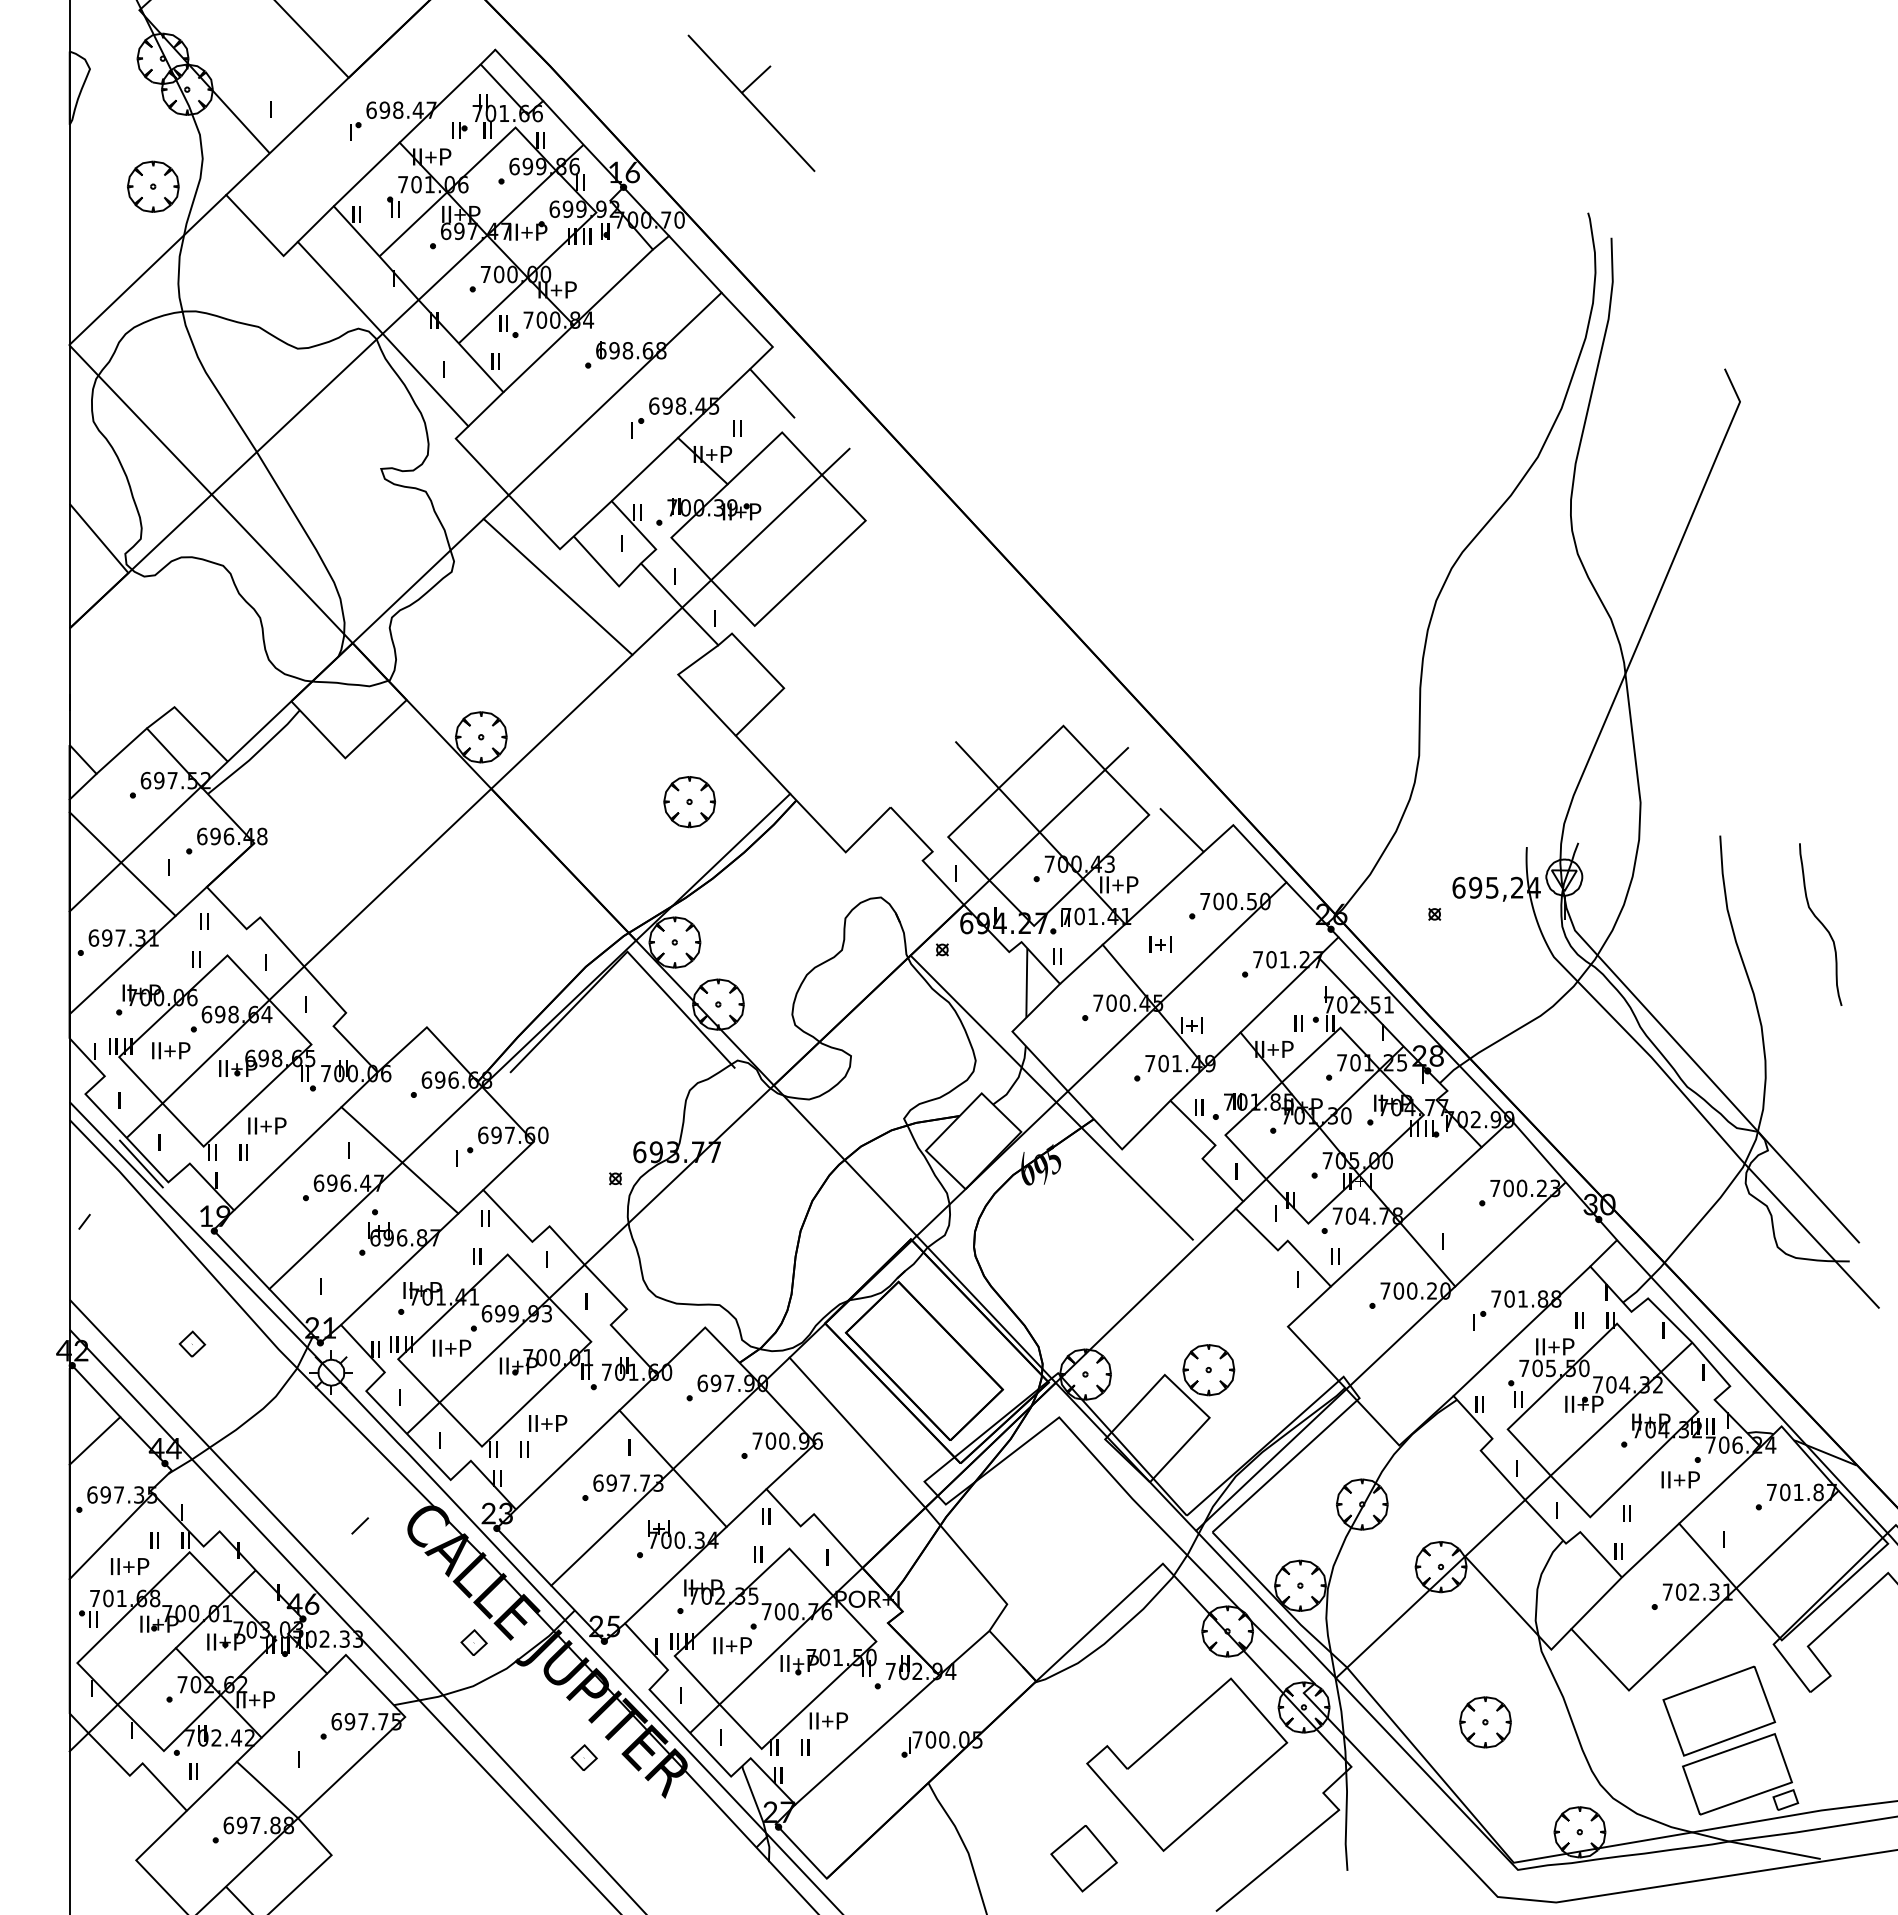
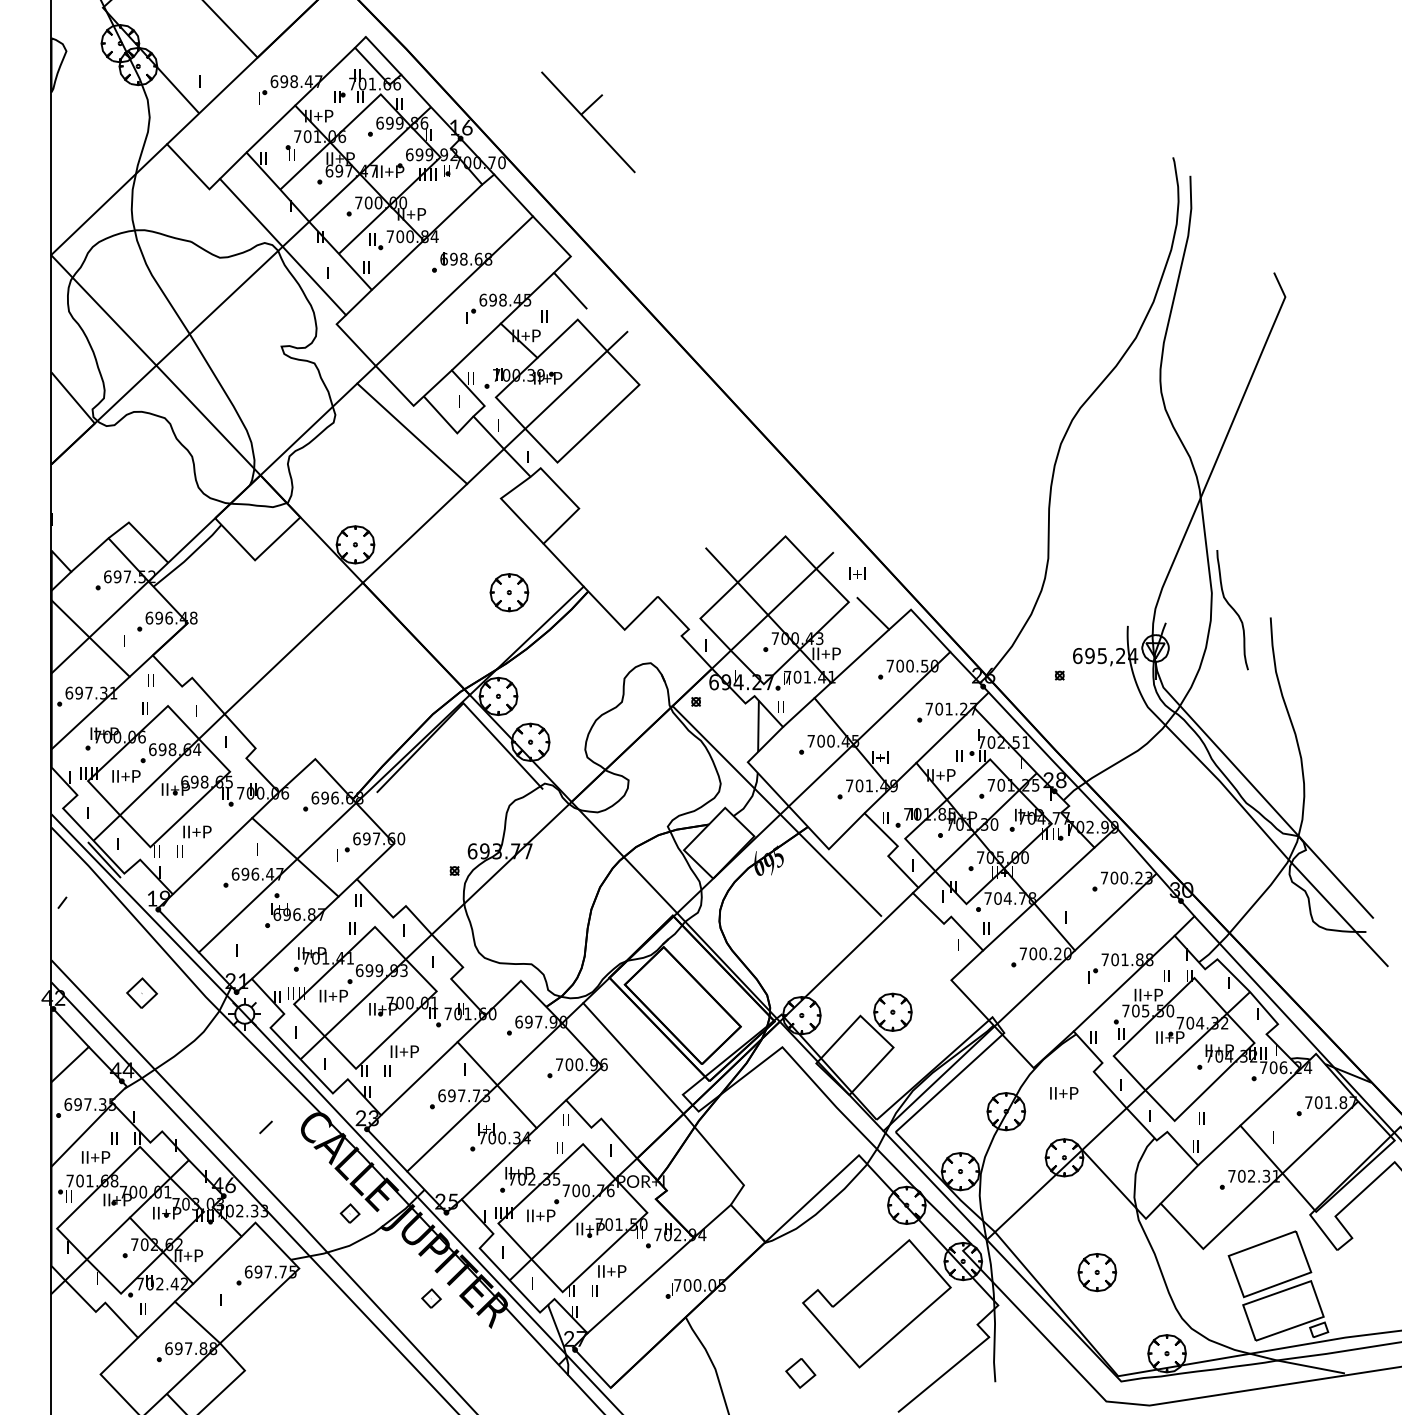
part: (751, 102) -> (588, 121), moved
part: (153, 186) -> (113, 137), removed
curve: (1820, 923) -> (1232, 609), moved
text: (1160, 944) -> (857, 573), moved
part: (192, 1343) -> (142, 992), size x1.6
text: (1680, 1479) -> (1064, 1093), moved
part: (1083, 1858) -> (800, 1373), size x0.6

